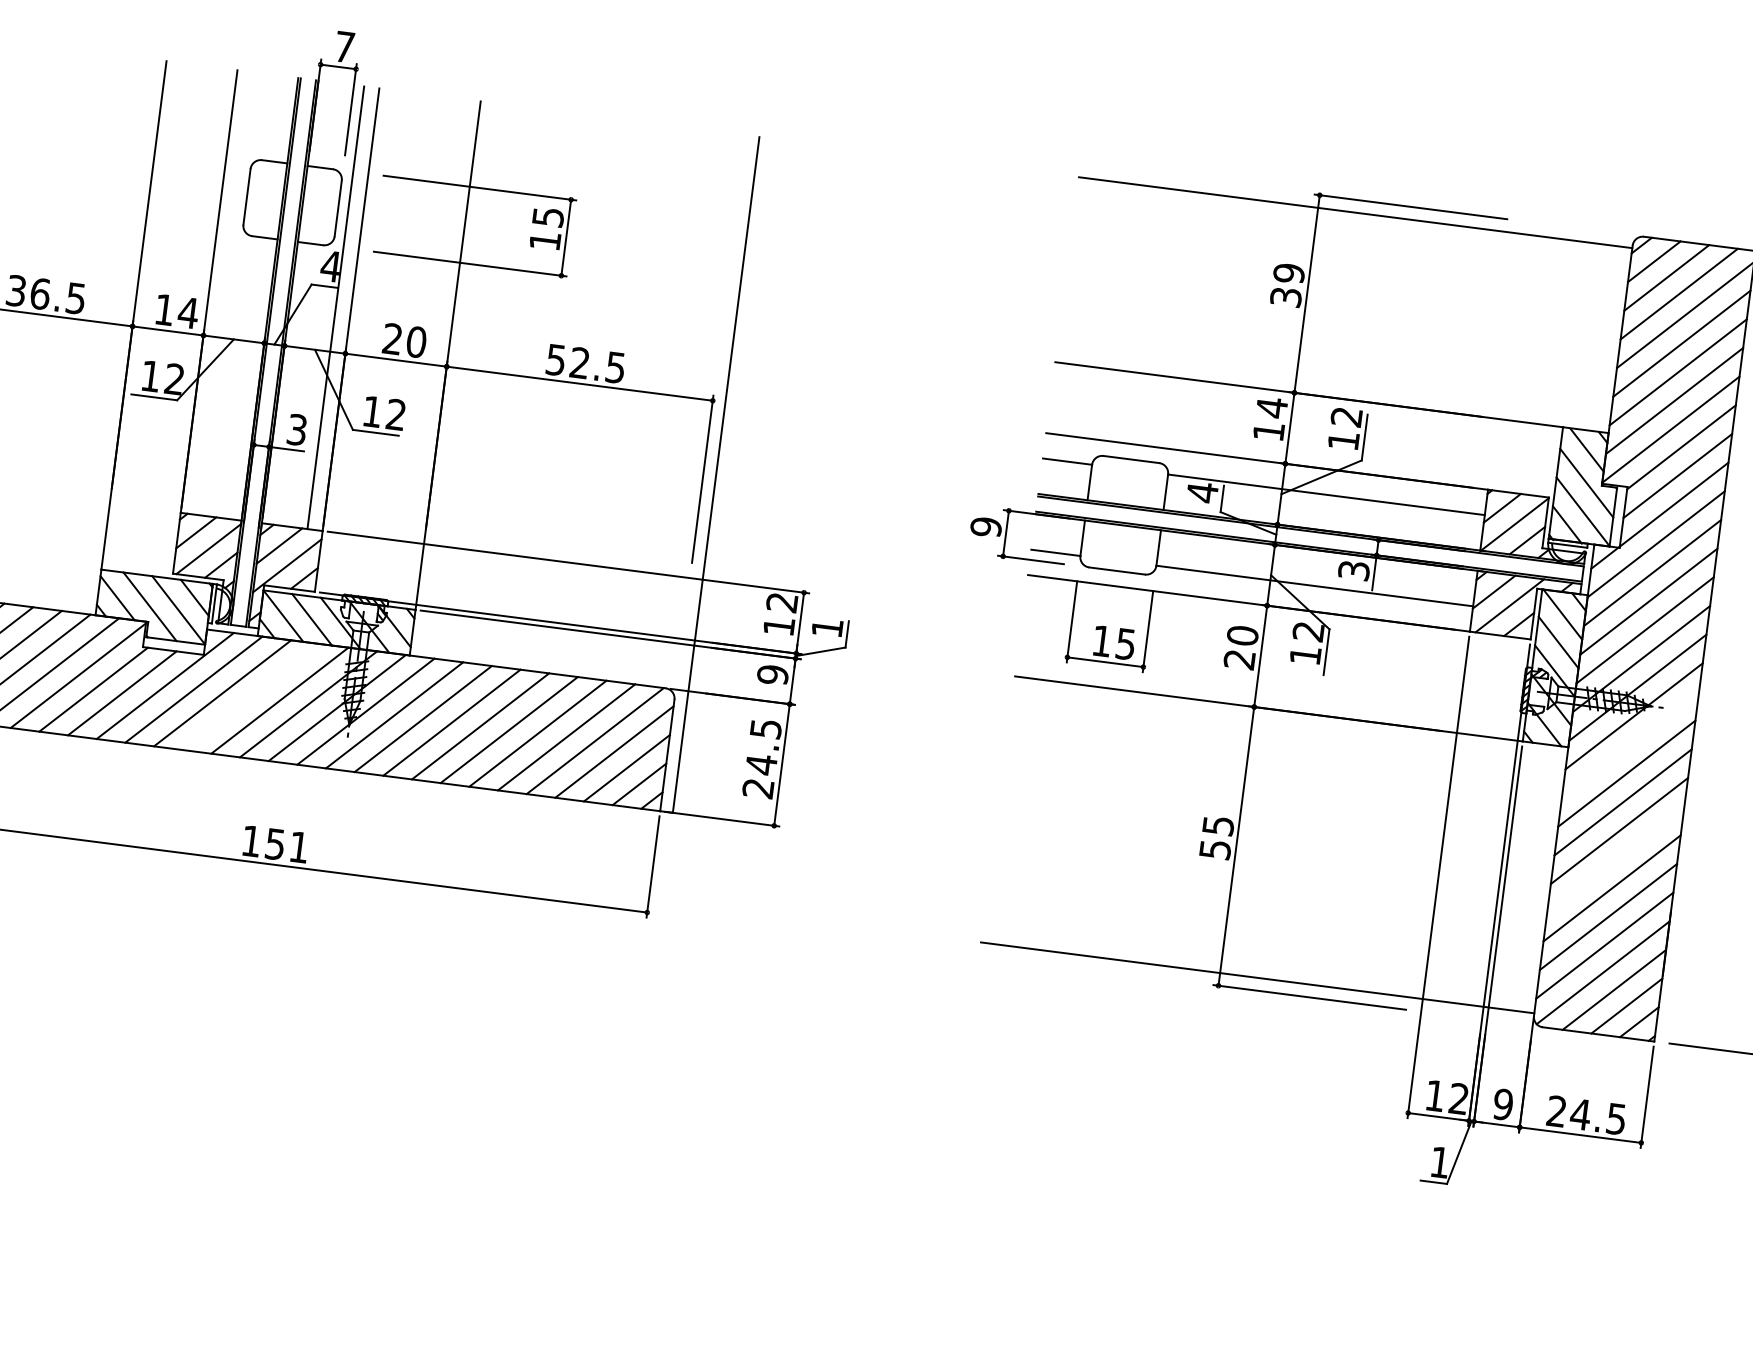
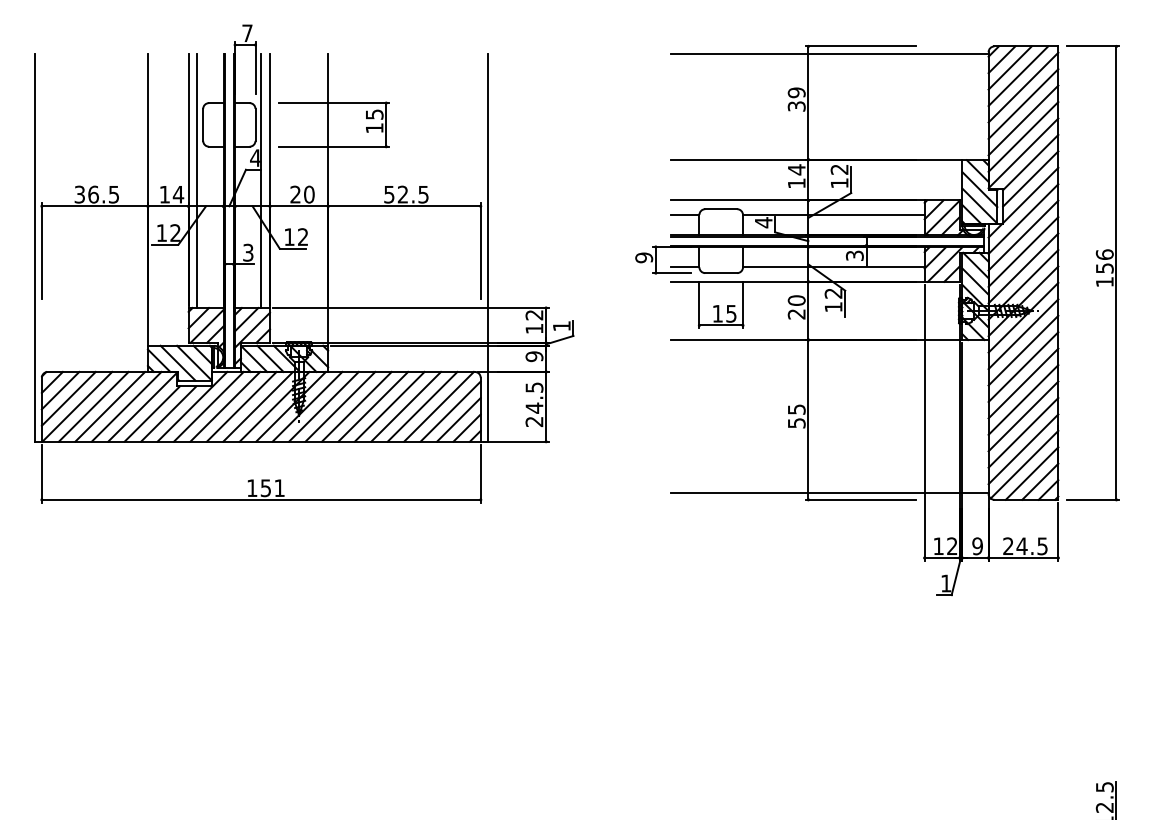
line: (224, 294) -> (197, 181), added
line: (250, 696) -> (241, 406), added
line: (1630, 745) -> (1023, 334), added
line: (1615, 858) -> (1023, 399), added

